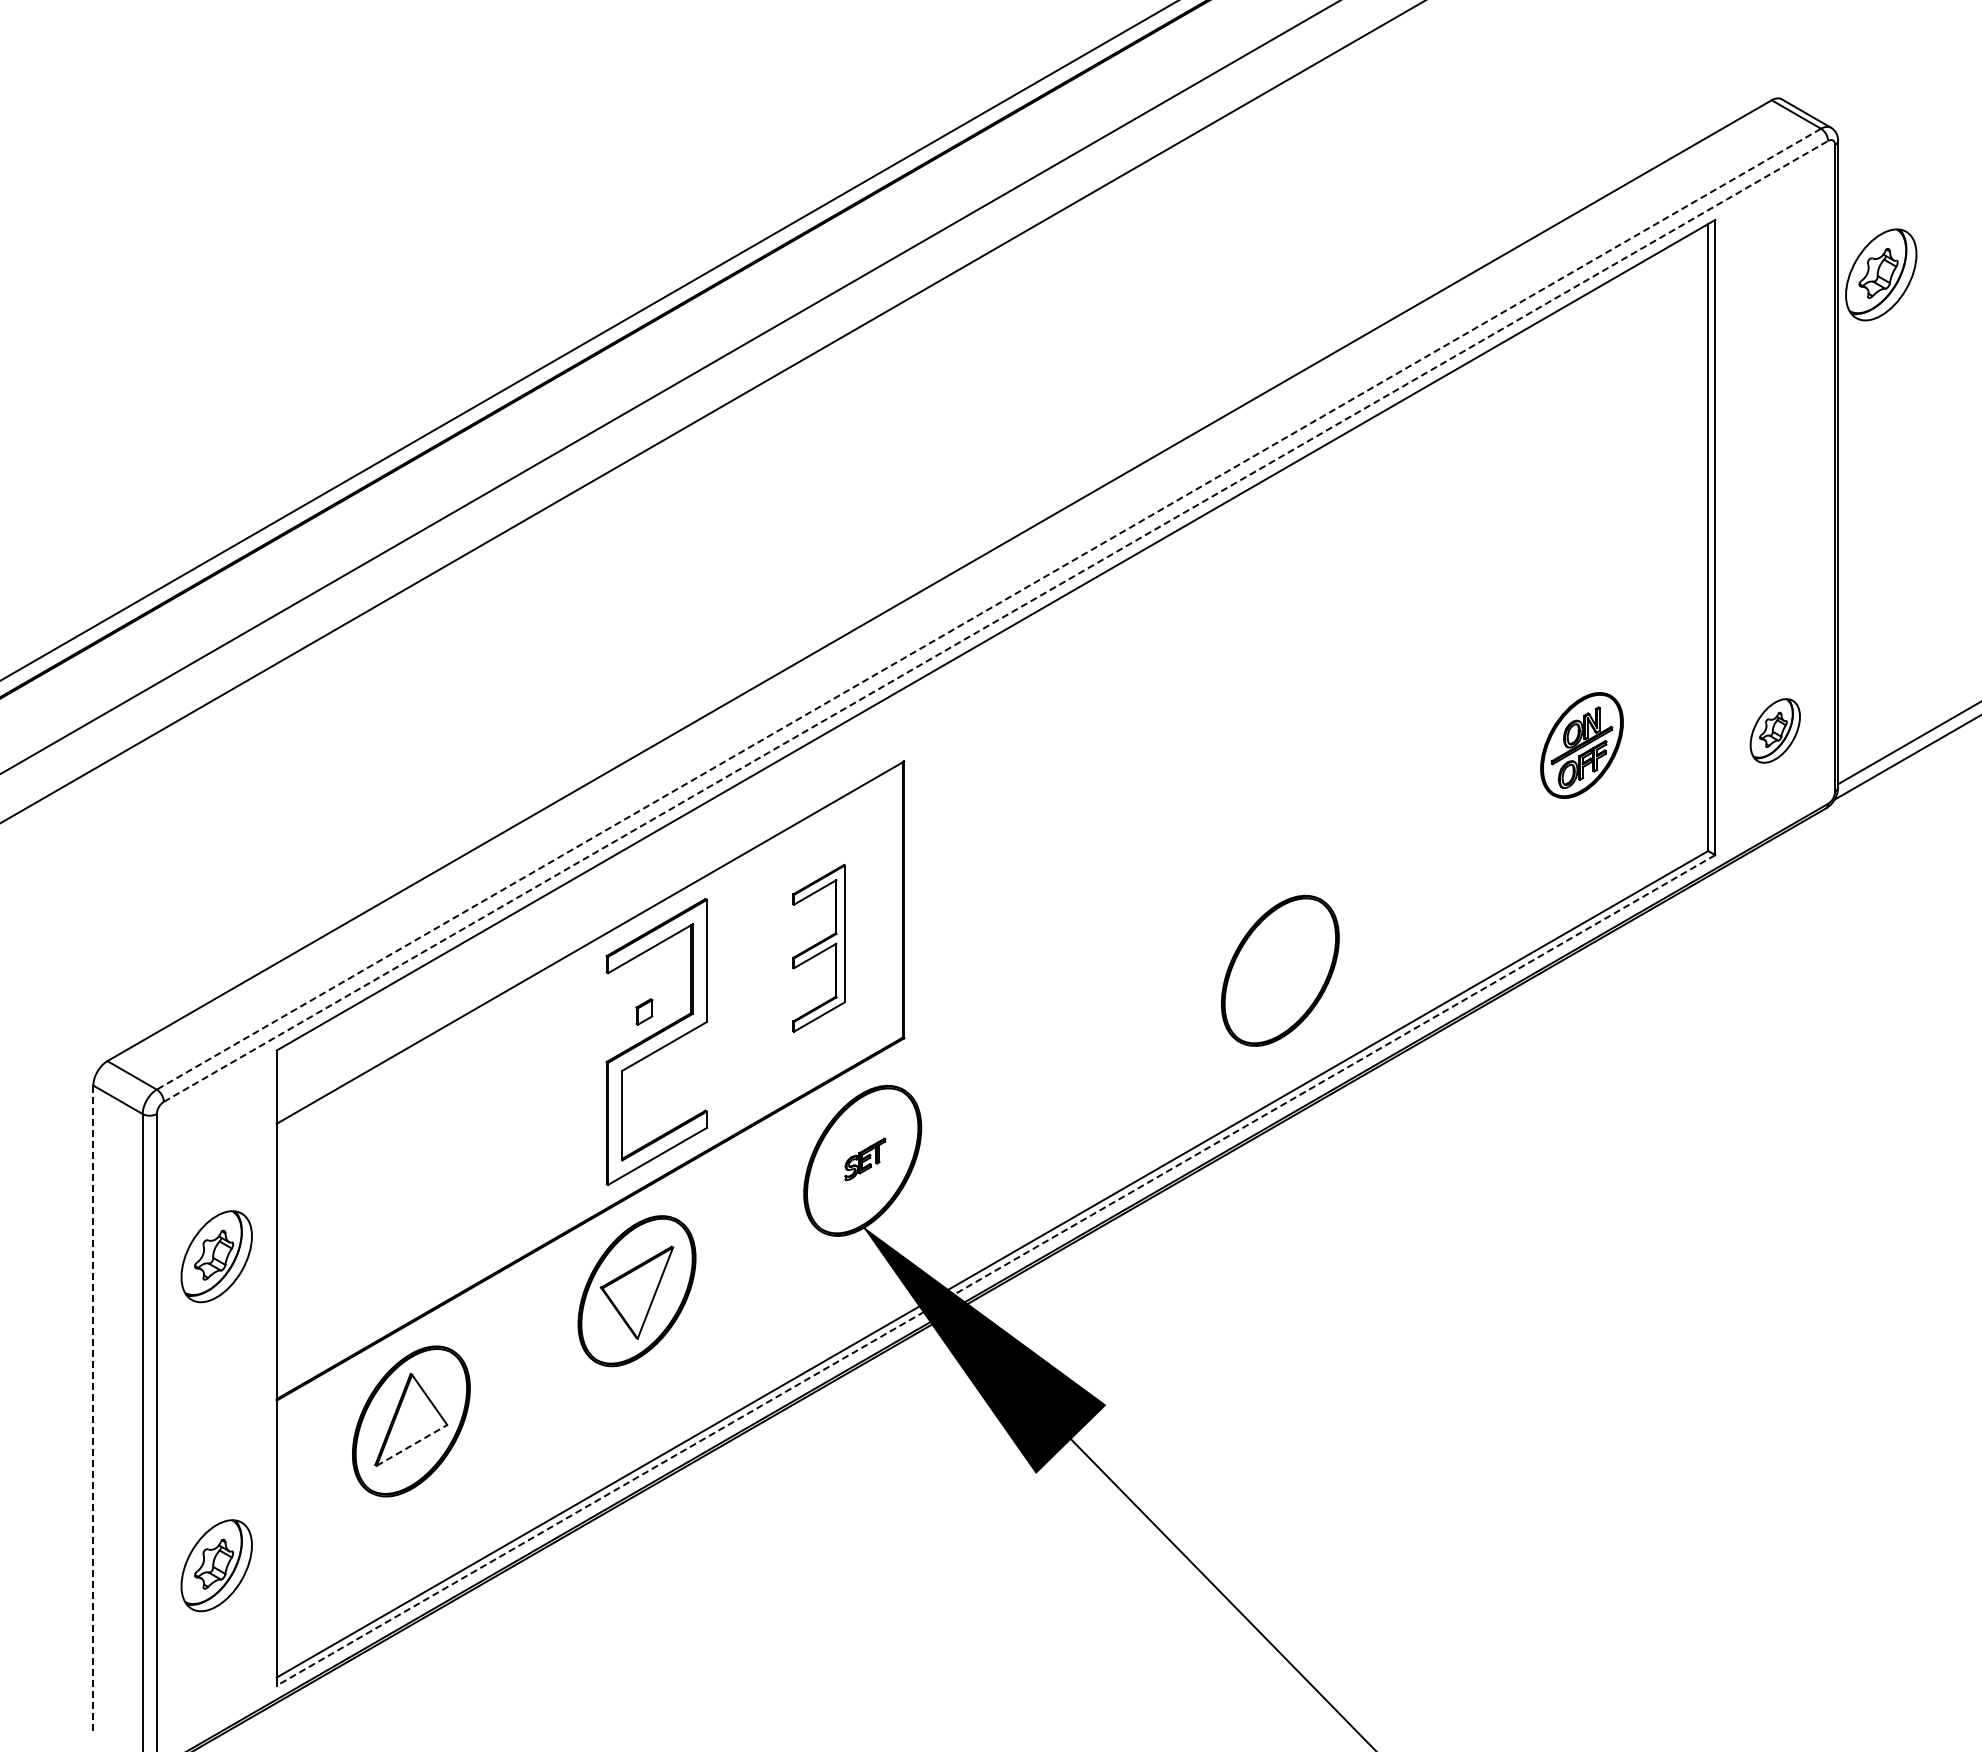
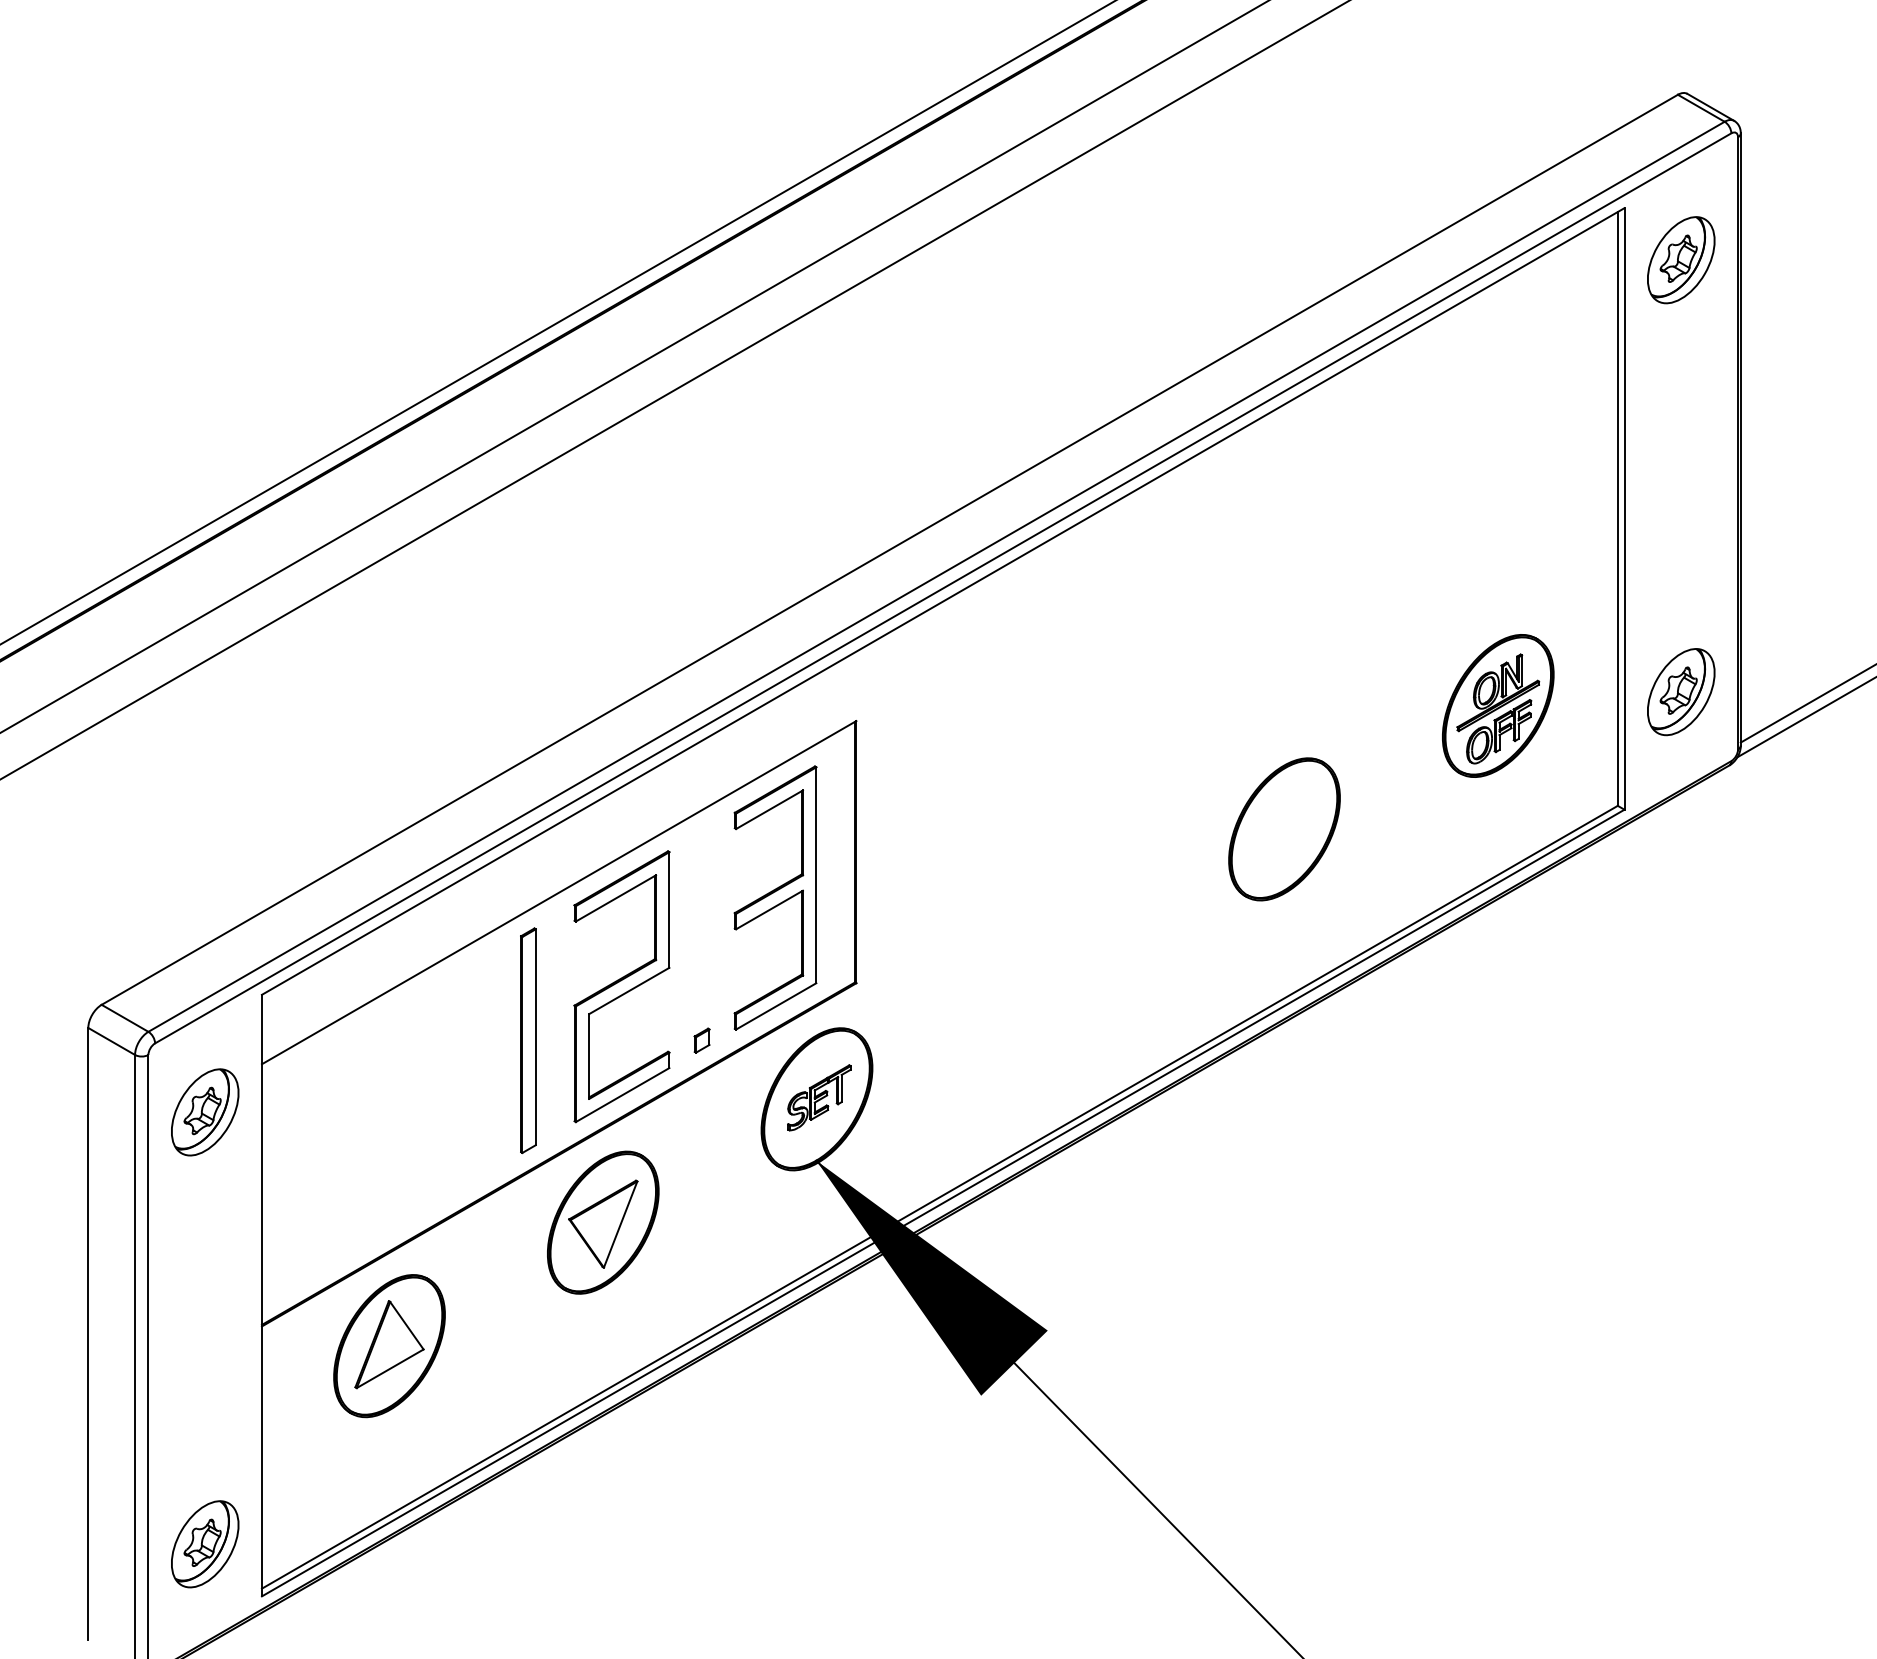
part: (1881, 274) -> (1681, 259), moved
line: (988, 609) -> (936, 577), dashed -> solid
line: (996, 621) -> (943, 588), dashed -> solid
part: (1775, 730) -> (1681, 691), size x1.43
part: (1581, 745) -> (1497, 705), size x1.43
part: (818, 948) -> (775, 898), size x1.67
part: (1280, 970) -> (1284, 829), moved
part: (644, 1011) -> (702, 1040), moved
part: (557, 1098) -> (527, 1040), added
part: (865, 1159) -> (819, 1098), size x1.67
part: (216, 1256) -> (204, 1112), moved
line: (996, 1270) -> (943, 1203), dashed -> solid
line: (93, 1409) -> (88, 1334), dashed -> solid
line: (412, 1445) -> (390, 1368), dashed -> solid
part: (216, 1565) -> (204, 1544), moved

